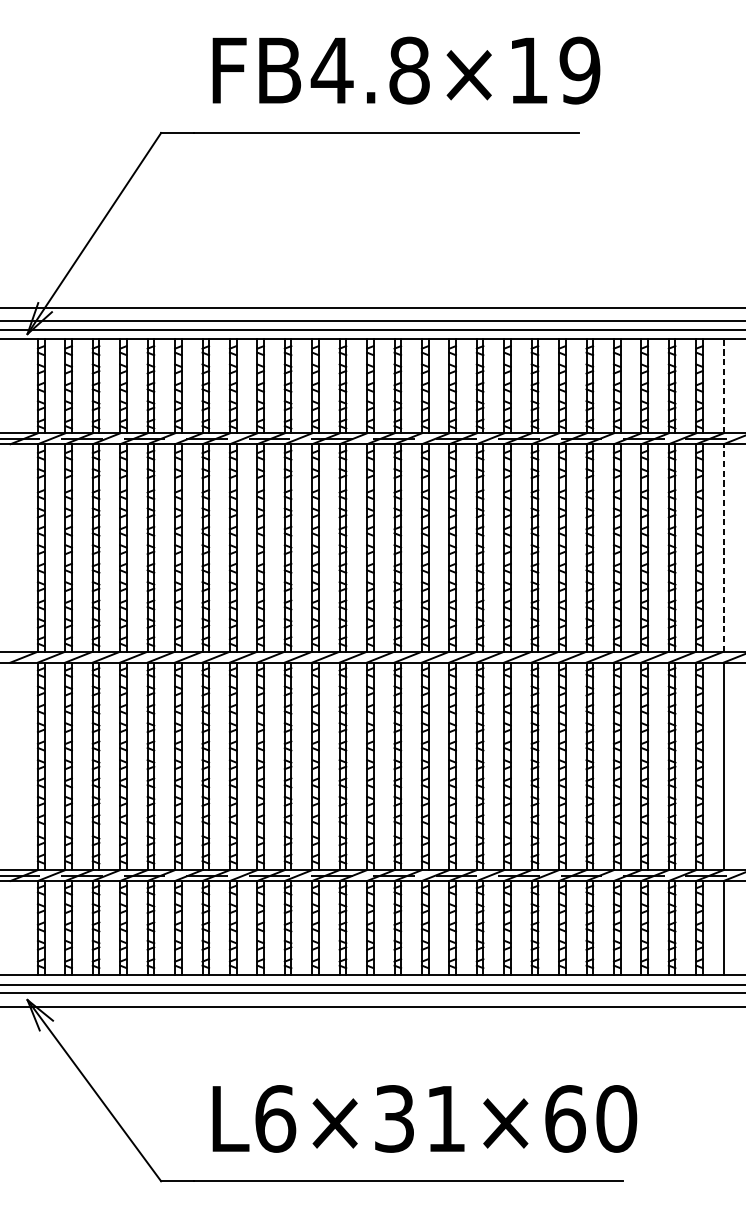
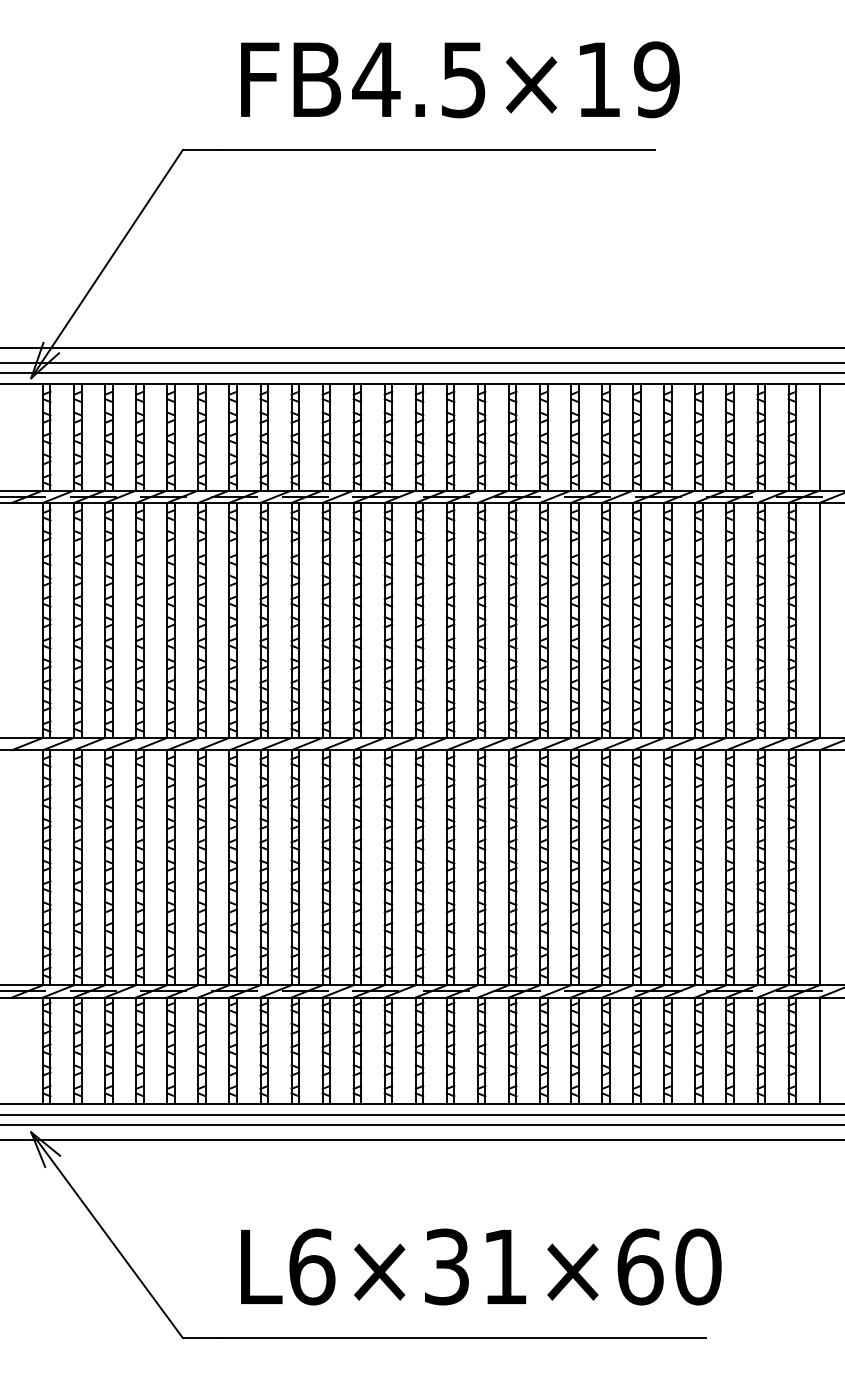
text: (409, 70) -> (463, 79), FB4.8×19 -> FB4.5×19
line: (723, 385) -> (819, 436), dashed -> solid
line: (723, 547) -> (819, 619), dashed -> solid

